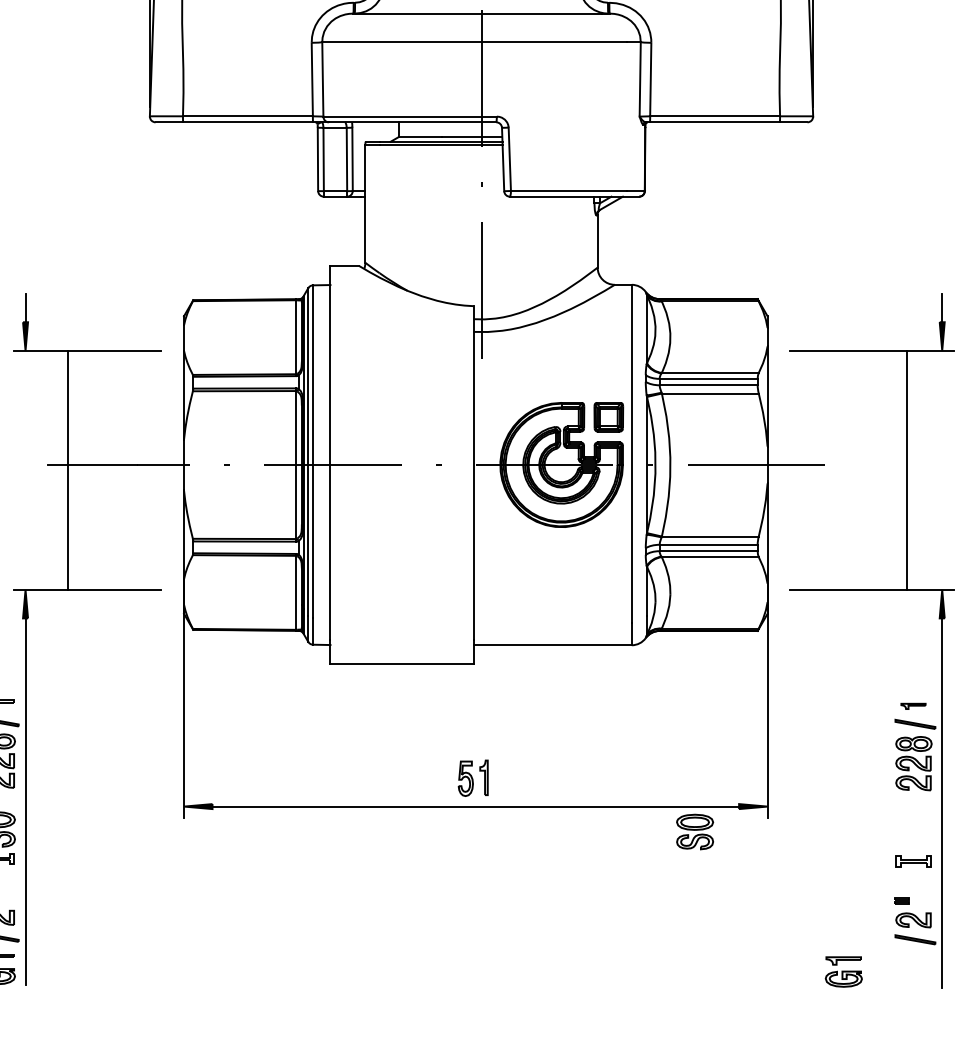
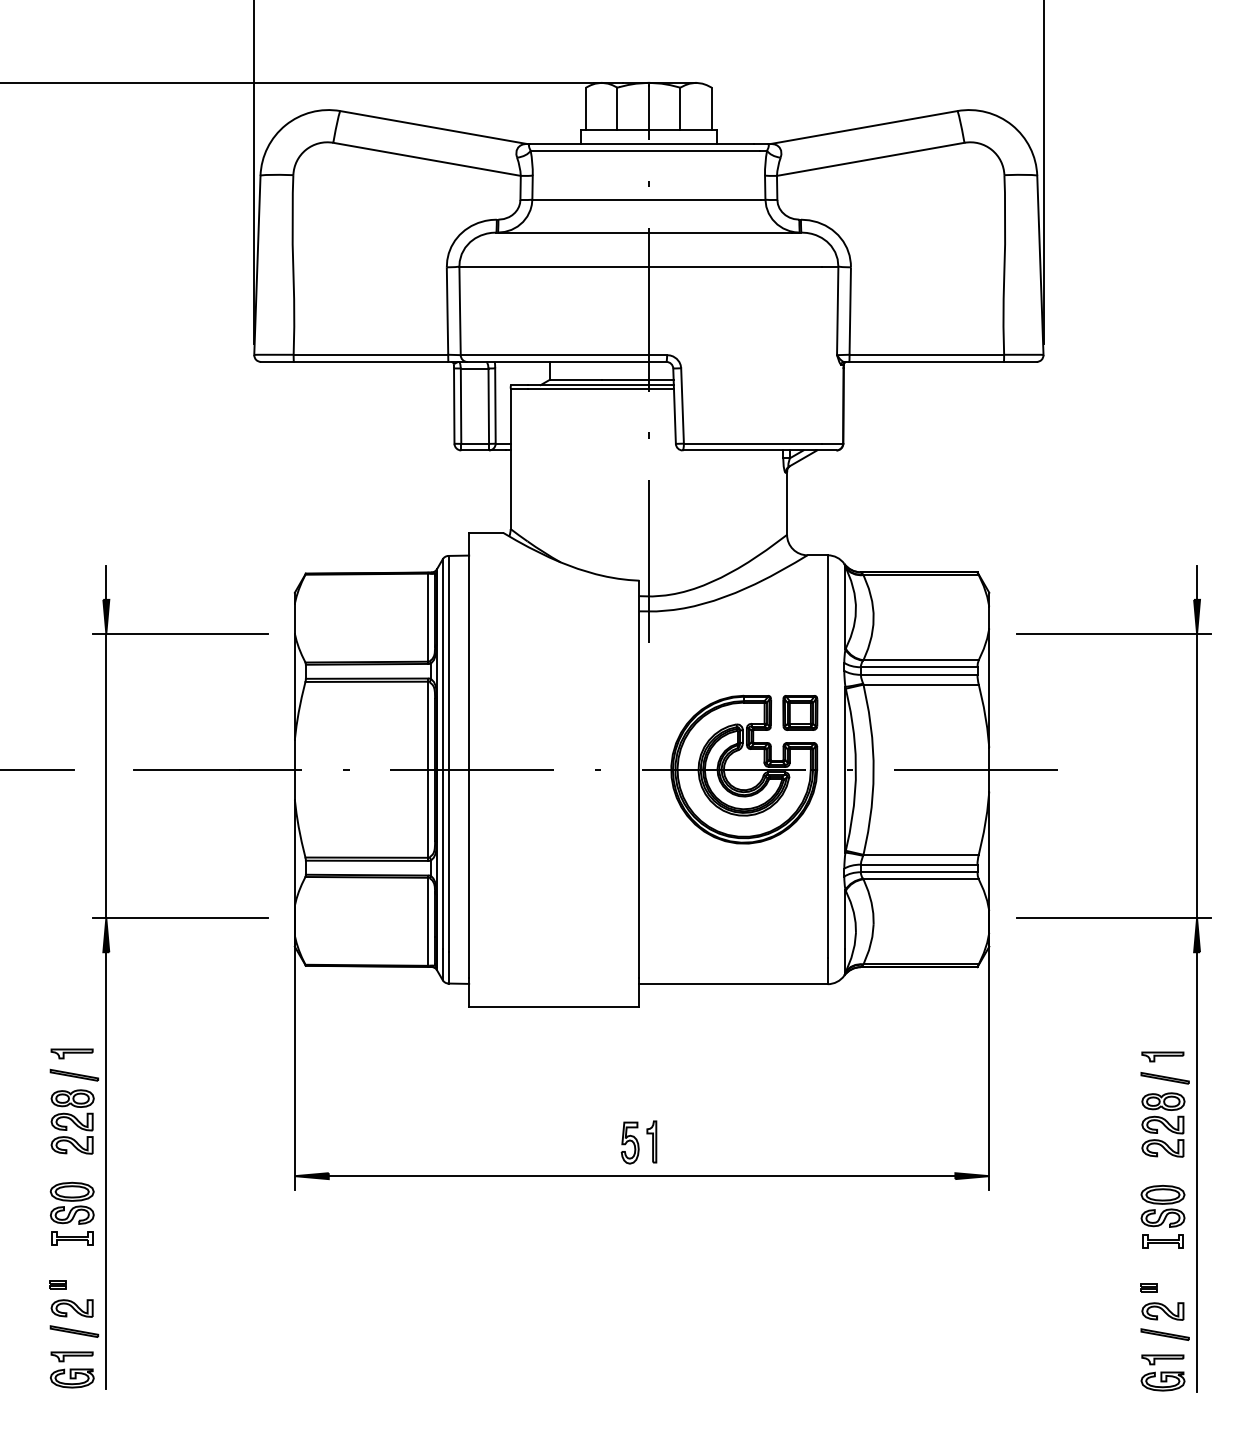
line: (67, 469) -> (106, 775), moved
line: (907, 469) -> (1197, 775), moved
part: (913, 706) -> (1162, 1056), size x1.43
part: (694, 832) -> (1162, 1206), moved
part: (843, 971) -> (1162, 1372), moved

